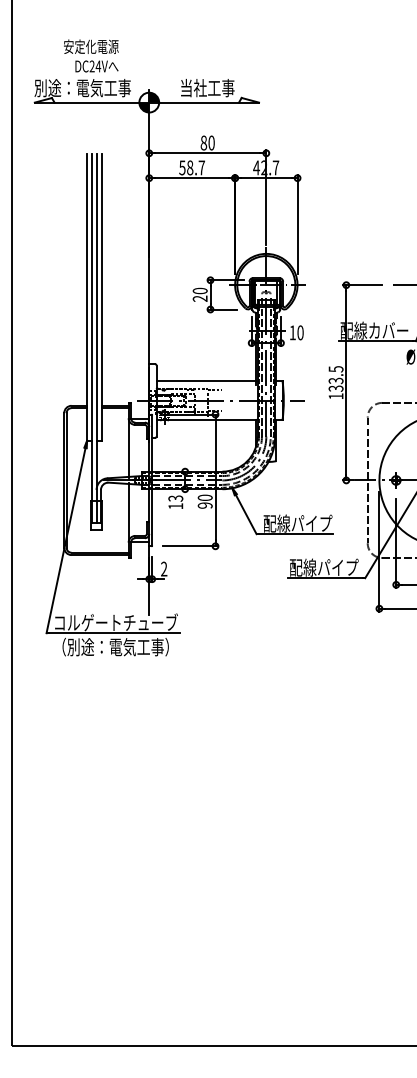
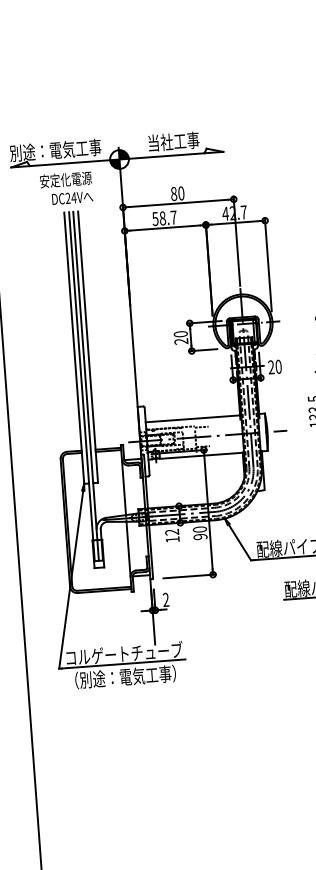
text: (91, 55) -> (66, 188), moved
text: (292, 332) -> (271, 367), 10 -> 20
text: (176, 498) -> (172, 532), 13 -> 12

